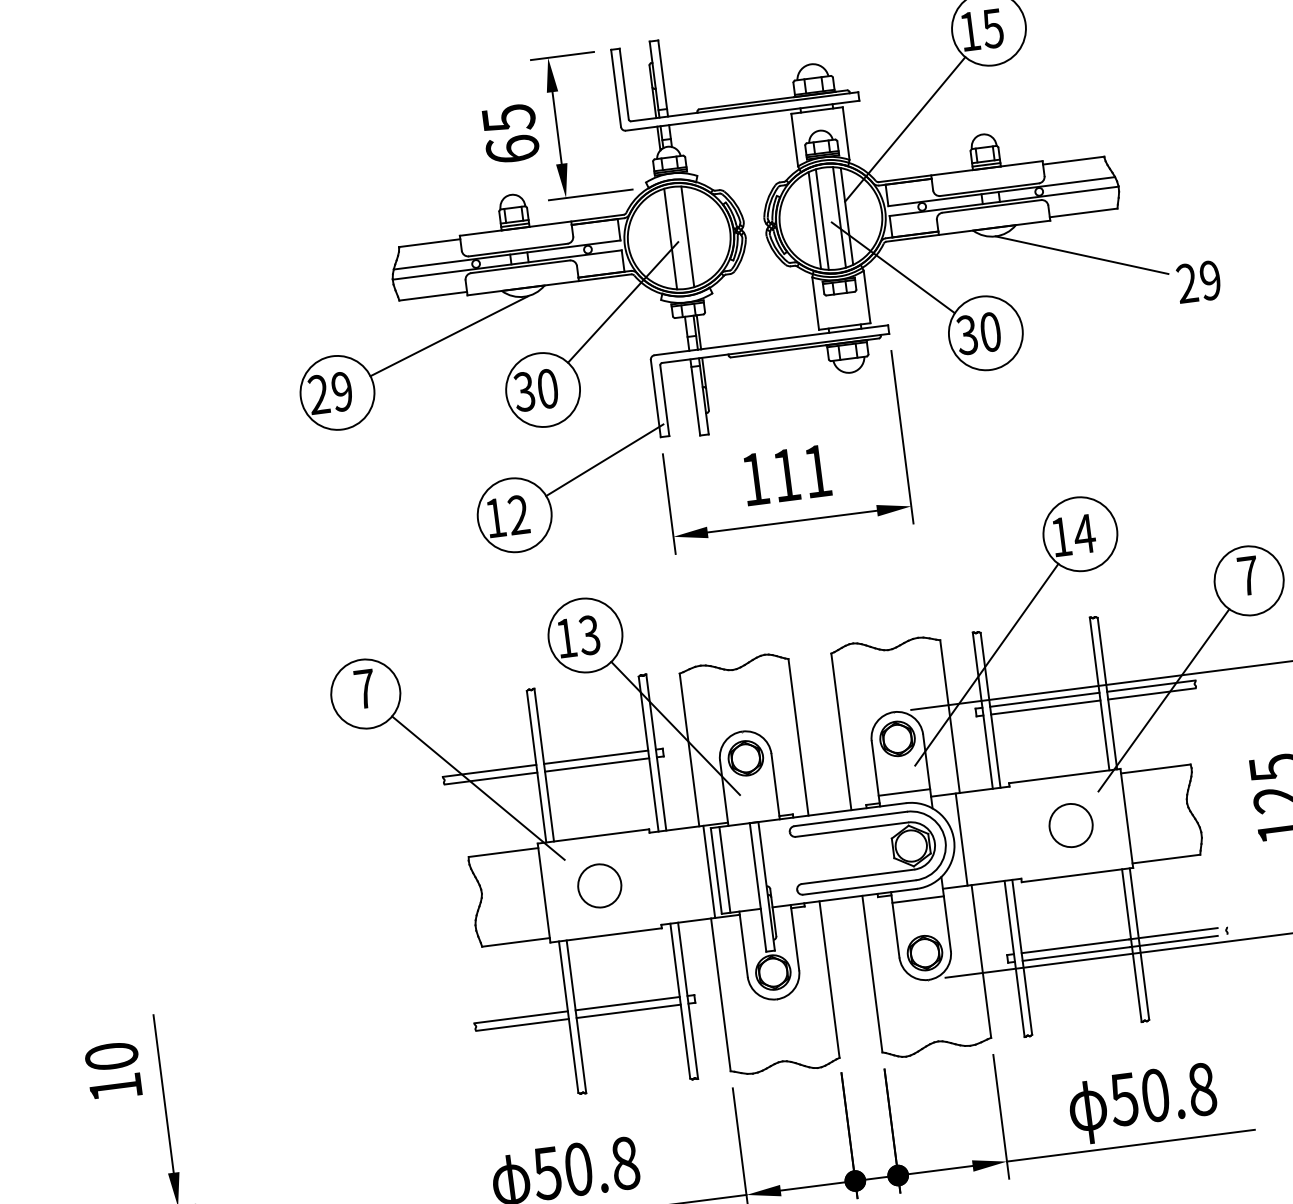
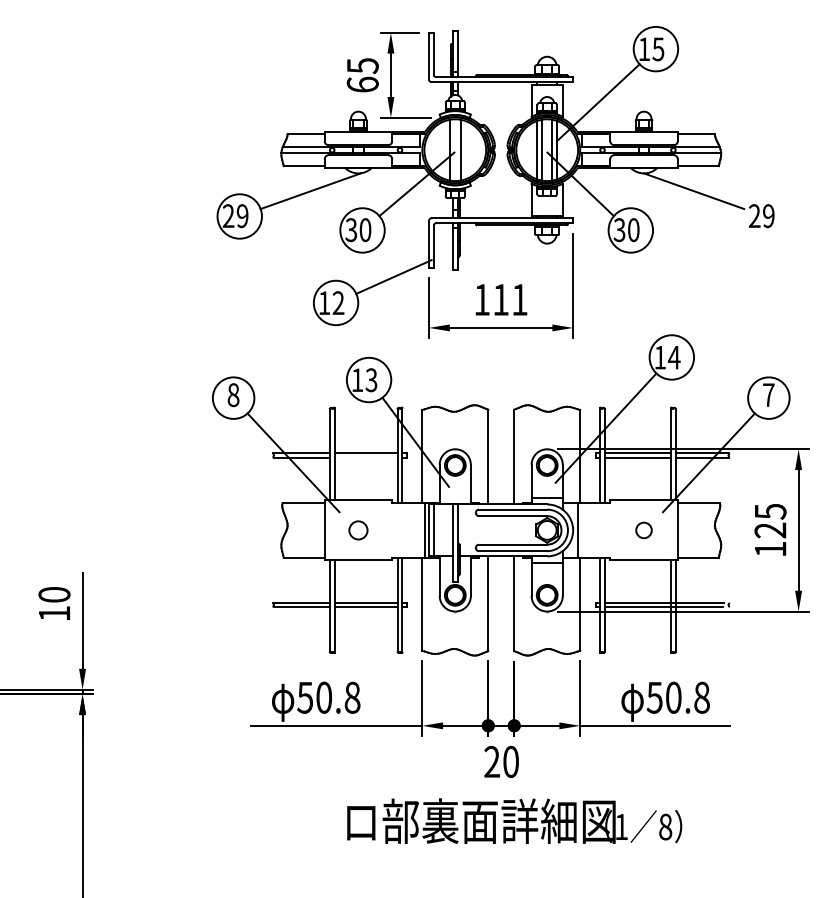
text: (365, 689) -> (233, 395), 7 -> 8
line: (596, 765) -> (365, 458), removed
circle: (1070, 825) -> (643, 530), size x0.6
circle: (599, 886) -> (358, 530), size x0.7

